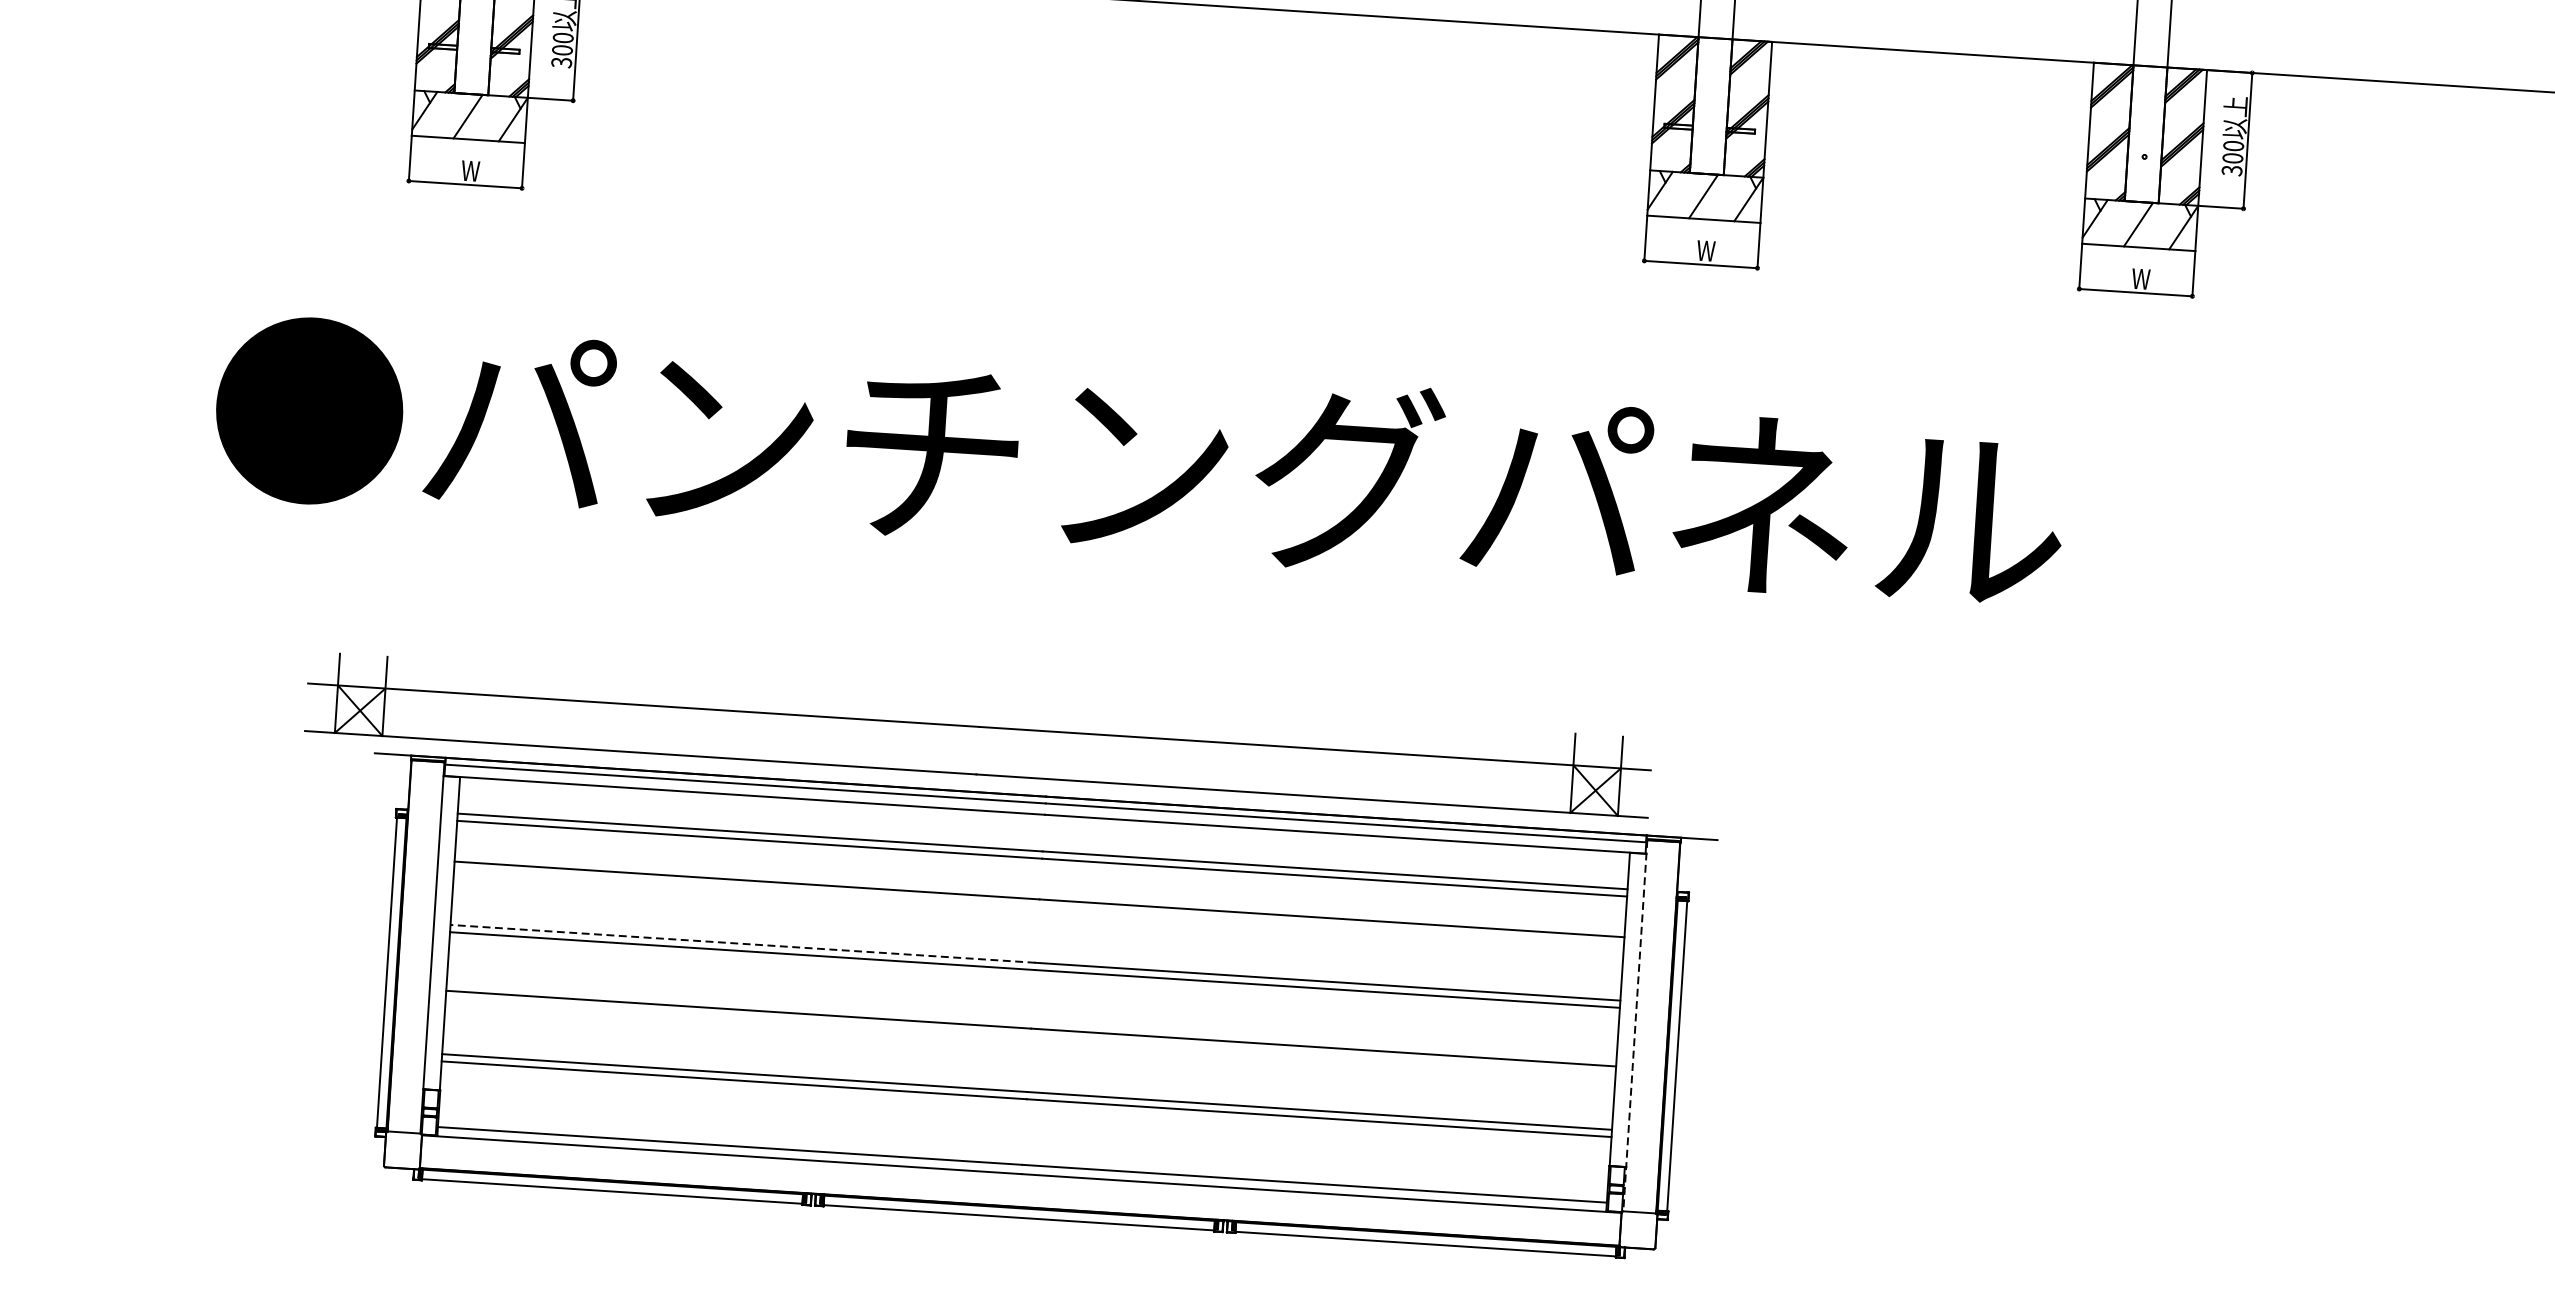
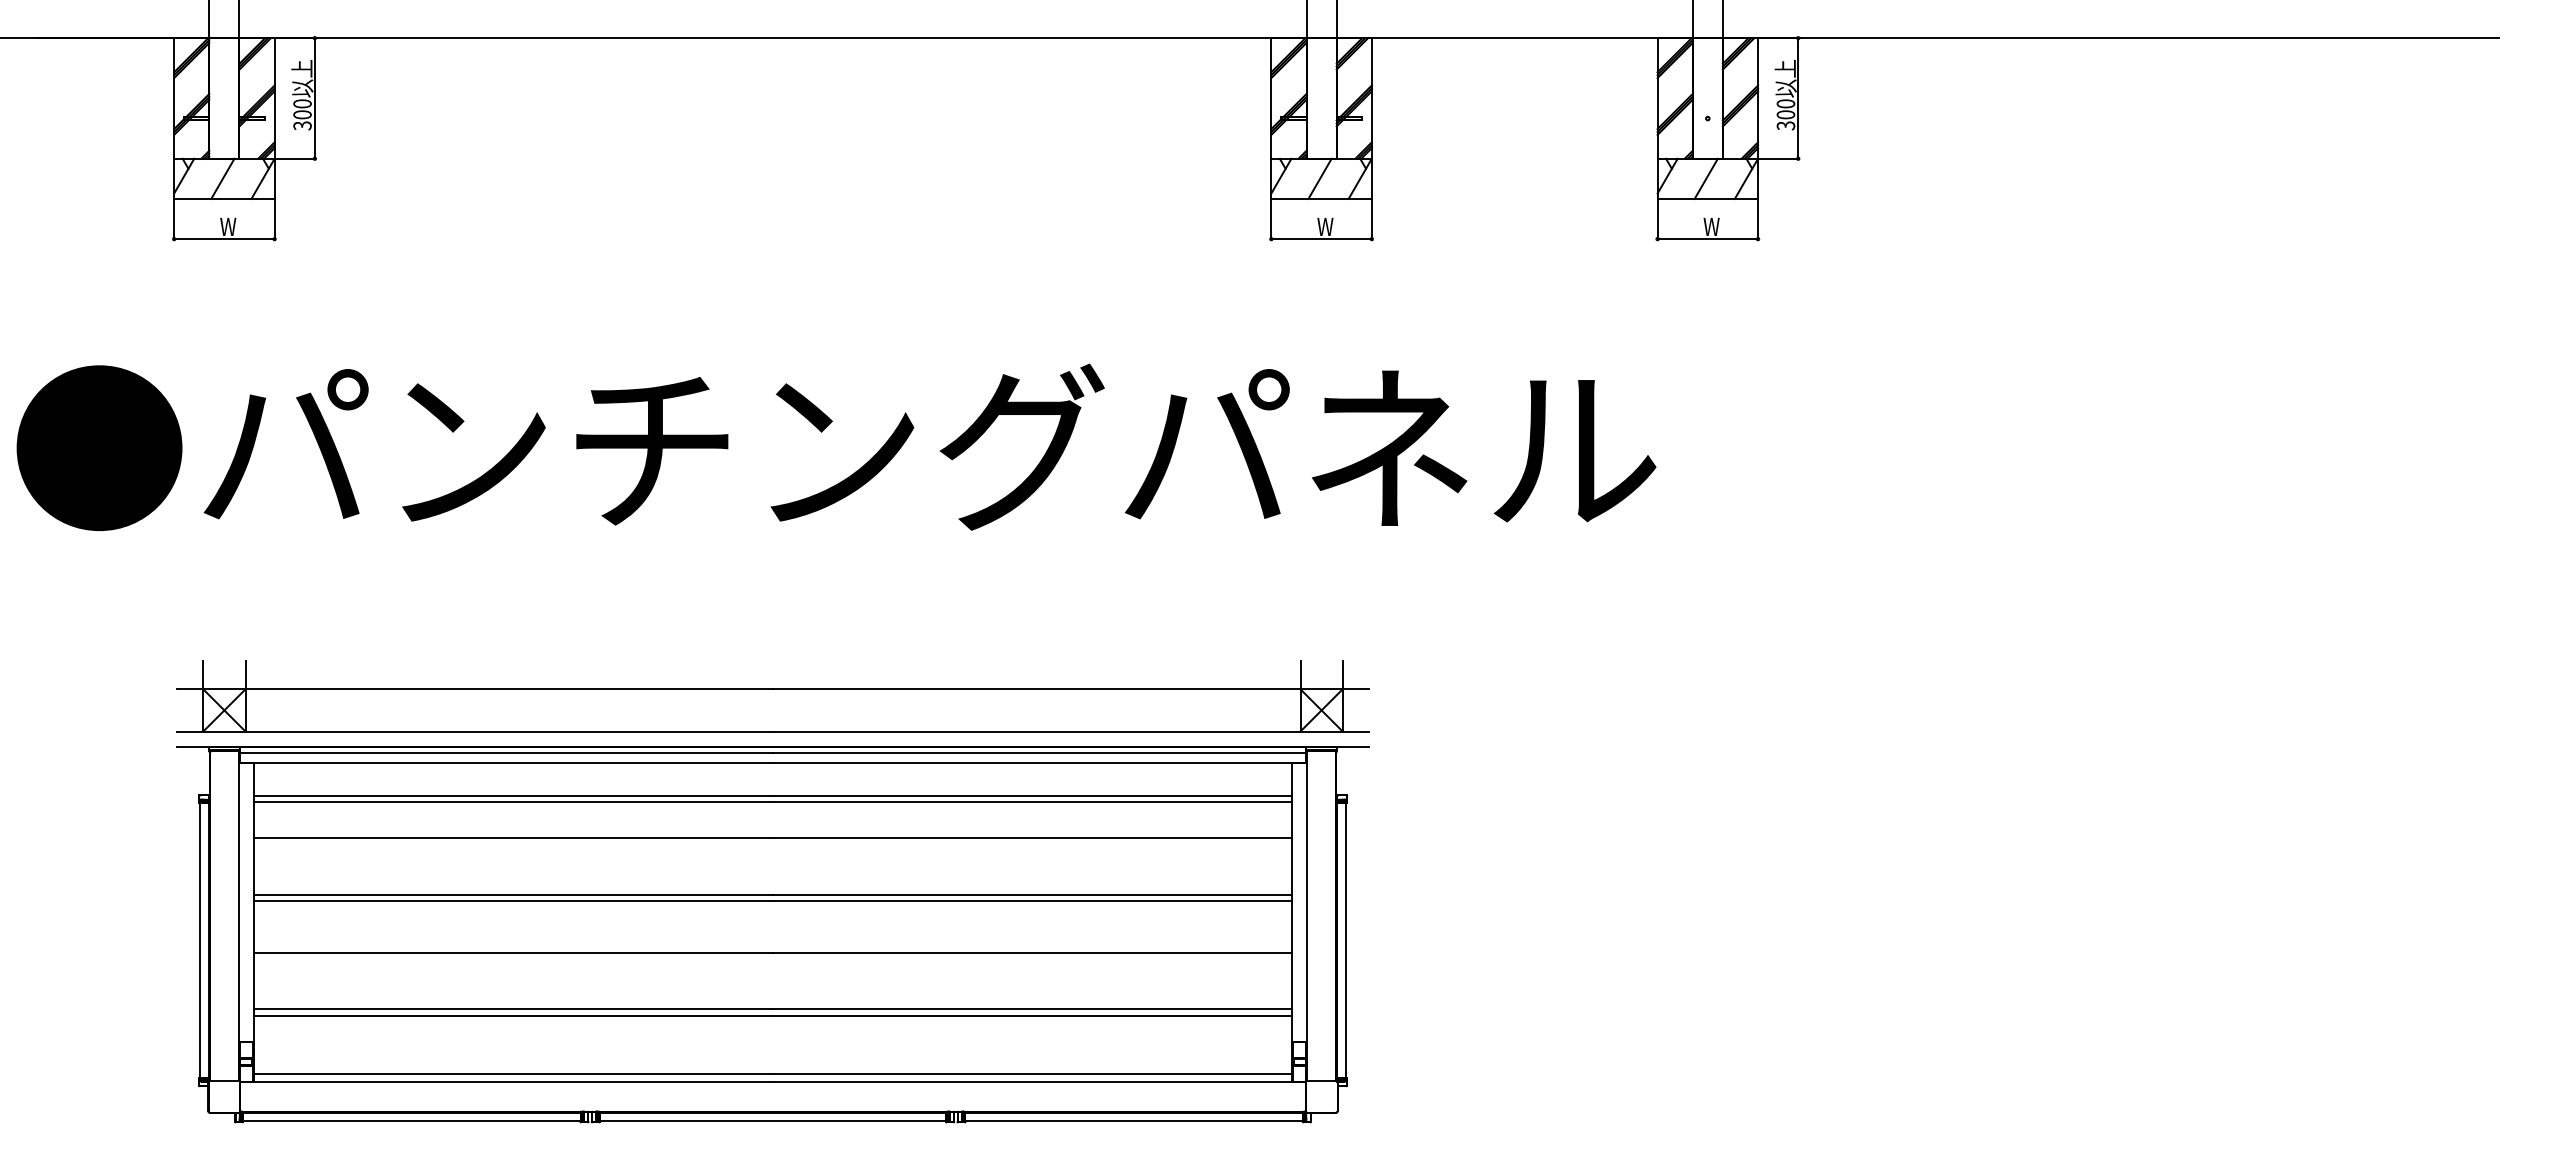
part: (978, 734) -> (772, 696), moved
line: (743, 943) -> (513, 894), dashed -> solid
line: (1635, 1026) -> (1307, 916), dashed -> solid

